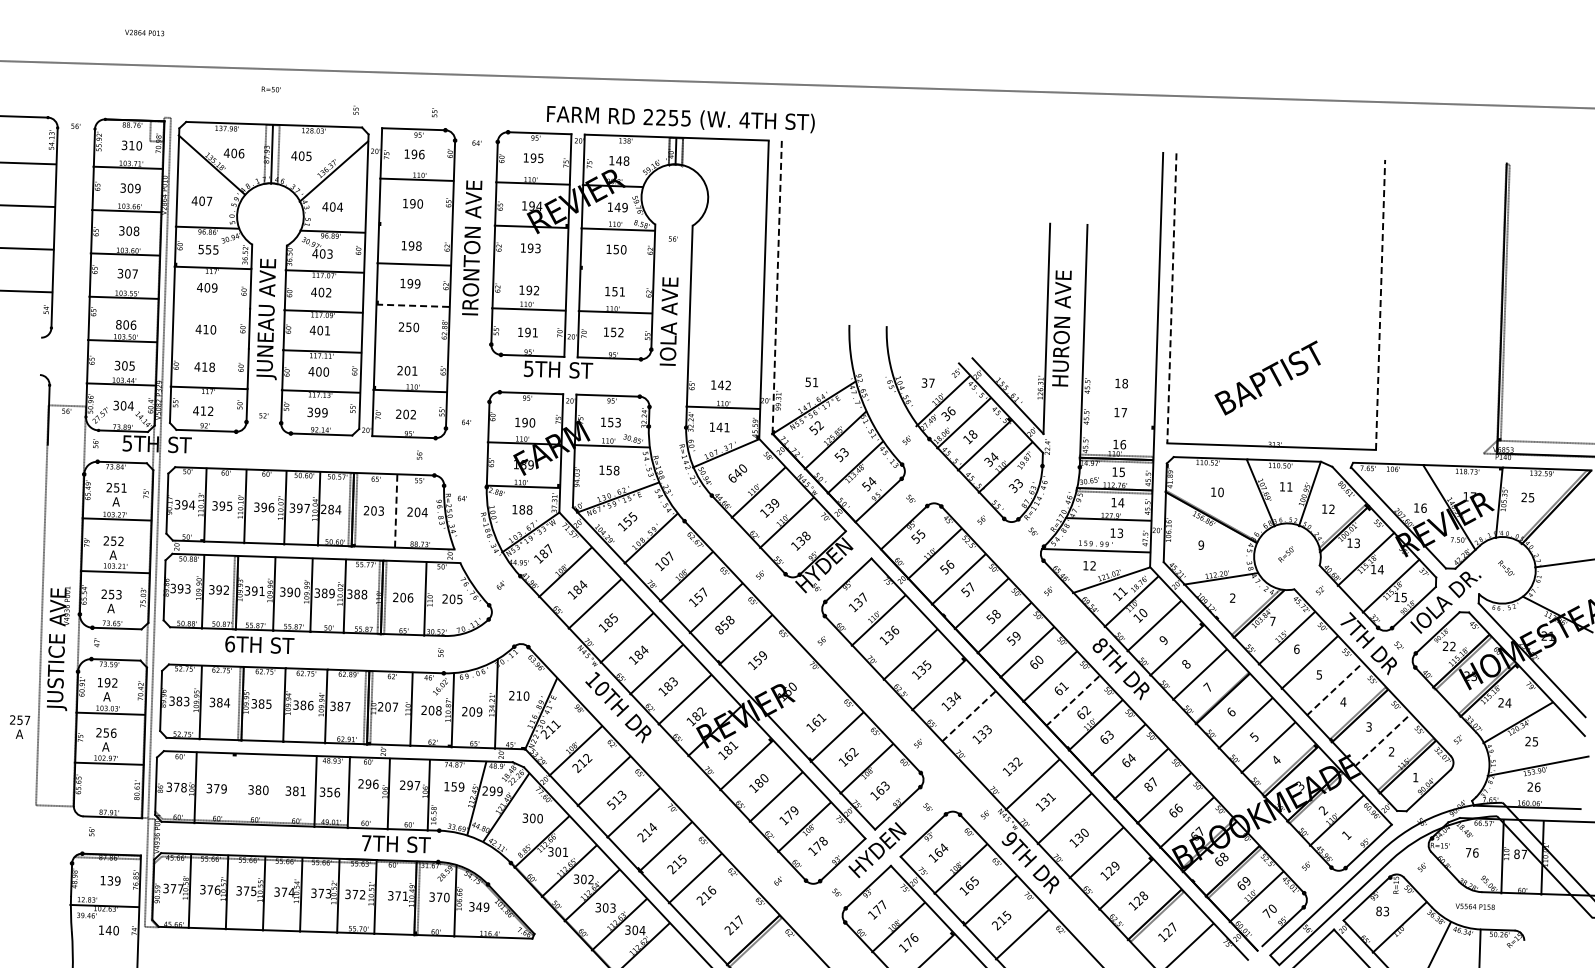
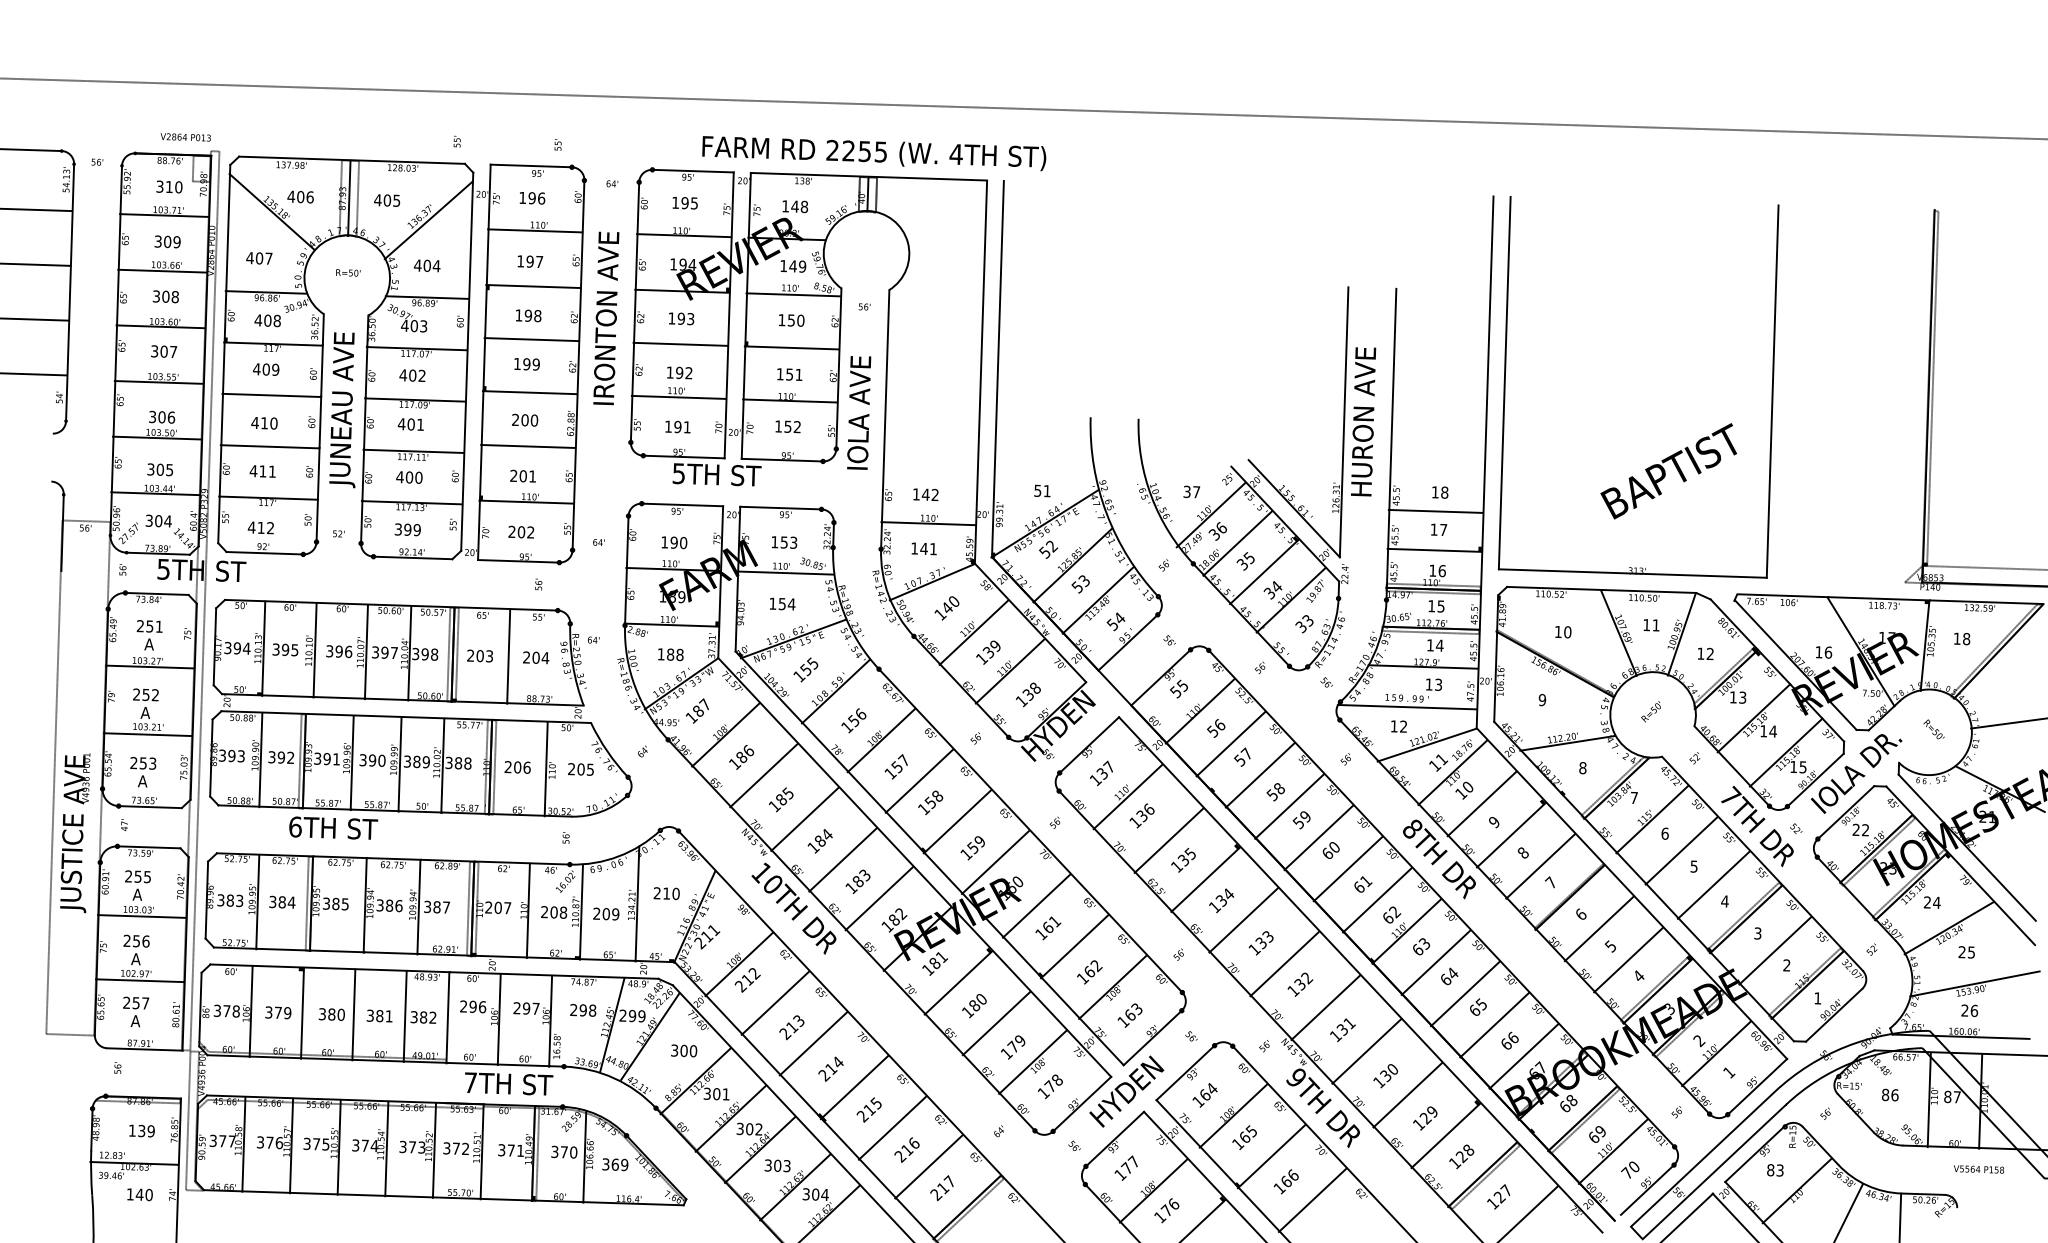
text: (144, 32) -> (185, 136), moved
text: (270, 89) -> (347, 272), moved
text: (420, 203) -> (539, 261), 190 -> 197
line: (415, 222) -> (533, 285), added
text: (208, 249) -> (267, 320), 555 -> 408
line: (529, 267) -> (679, 343), added
line: (616, 270) -> (791, 347), added
line: (777, 287) -> (998, 369), dashed -> solid
line: (1171, 298) -> (1504, 383), dashed -> solid
line: (1380, 304) -> (1772, 391), dashed -> solid
line: (412, 305) -> (529, 392), dashed -> solid
line: (211, 307) -> (271, 394), added
text: (118, 324) -> (152, 416), 806 -> 306
text: (408, 326) -> (524, 419), 250 -> 200
line: (209, 347) -> (269, 446), added
line: (411, 347) -> (528, 446), added
text: (211, 367) -> (271, 471), 418 -> 411
text: (1267, 377) -> (1668, 470), moved
line: (1117, 398) -> (1434, 511), added
line: (1117, 428) -> (1434, 550), added
text: (970, 437) -> (1246, 561), 18 -> 35
text: (616, 470) -> (791, 604), 158 -> 154
text: (732, 478) -> (940, 614), 640 -> 140
text: (1527, 497) -> (1961, 638), 25 -> 18
text: (331, 509) -> (425, 654), 284 -> 398
line: (396, 511) -> (509, 656), dashed -> solid
text: (667, 558) -> (857, 717), 107 -> 156
text: (583, 584) -> (749, 750), 184 -> 186
text: (1232, 597) -> (1582, 767), 2 -> 8
text: (719, 629) -> (923, 808), 858 -> 158
line: (775, 671) -> (995, 862), added
text: (107, 682) -> (138, 876), 192 -> 255
line: (1335, 689) -> (1714, 885), dashed -> solid
line: (1072, 701) -> (1377, 900), dashed -> solid
line: (807, 705) -> (1036, 905), added
line: (968, 716) -> (1243, 920), dashed -> solid
text: (20, 726) -> (136, 1011), moved
line: (1383, 740) -> (1776, 950), dashed -> solid
line: (1000, 750) -> (1284, 963), added
text: (1150, 784) -> (1477, 1007), 87 -> 65
text: (454, 786) -> (583, 1009), 159 -> 298
line: (235, 788) -> (302, 1012), added
line: (275, 790) -> (353, 1015), added
text: (333, 792) -> (428, 1017), 356 -> 382
text: (611, 804) -> (785, 1033), 513 -> 213
text: (1468, 852) -> (1885, 1094), 76 -> 86
text: (478, 906) -> (614, 1163), 349 -> 369
text: (1474, 906) -> (1978, 1169), moved
line: (723, 908) -> (928, 1166), added
text: (1001, 920) -> (1285, 1181), 215 -> 166

